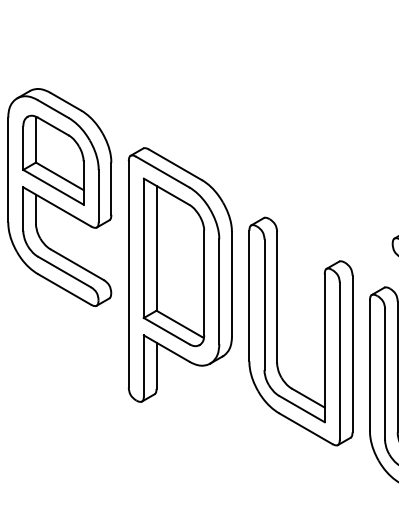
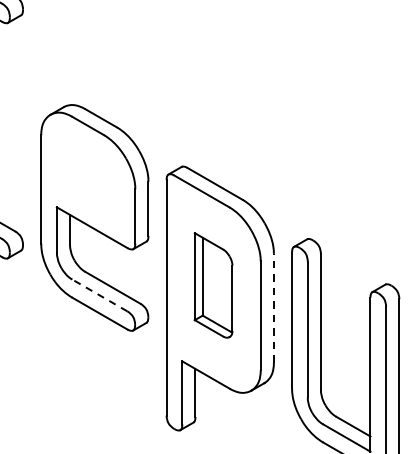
part: (53, 159) -> (88, 178), removed
part: (173, 262) -> (213, 285), size x0.6
line: (64, 271) -> (99, 294), solid -> dashed
line: (231, 283) -> (273, 307), solid -> dashed

